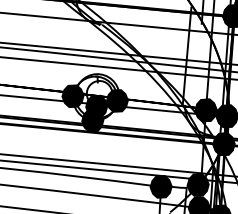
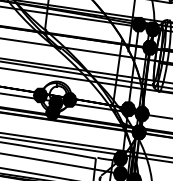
fill: (160, 186) -> (95, 158), removed

